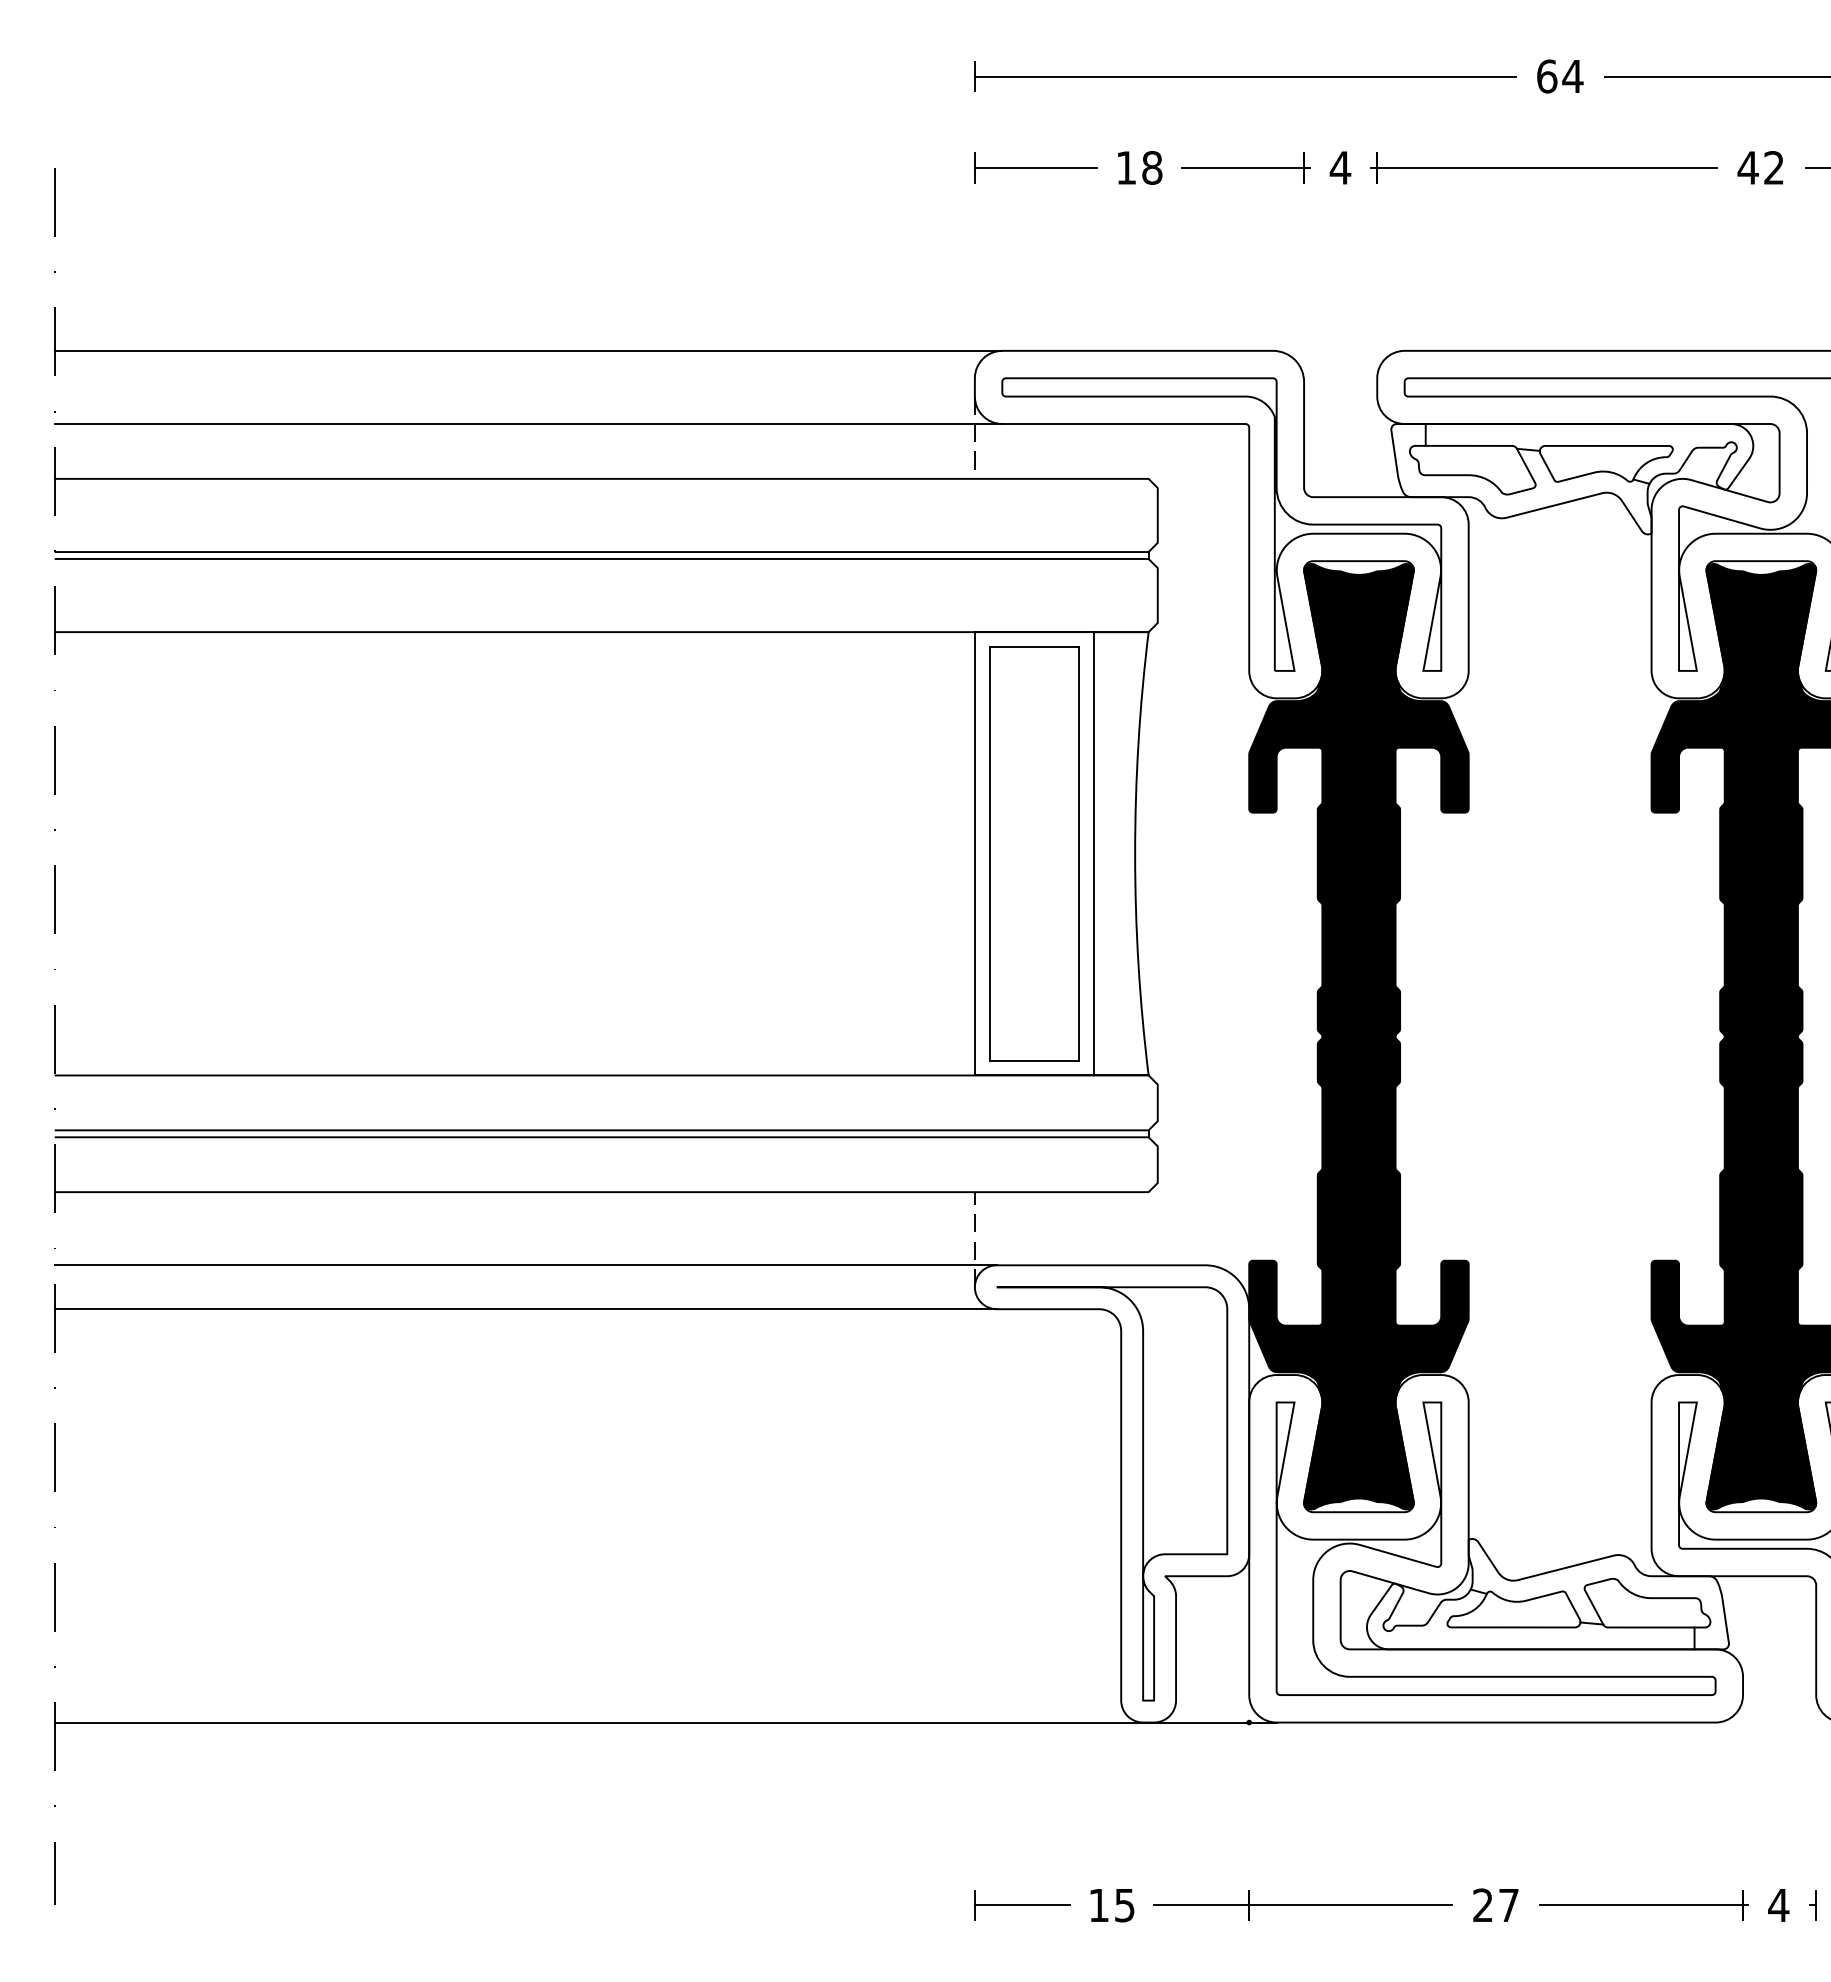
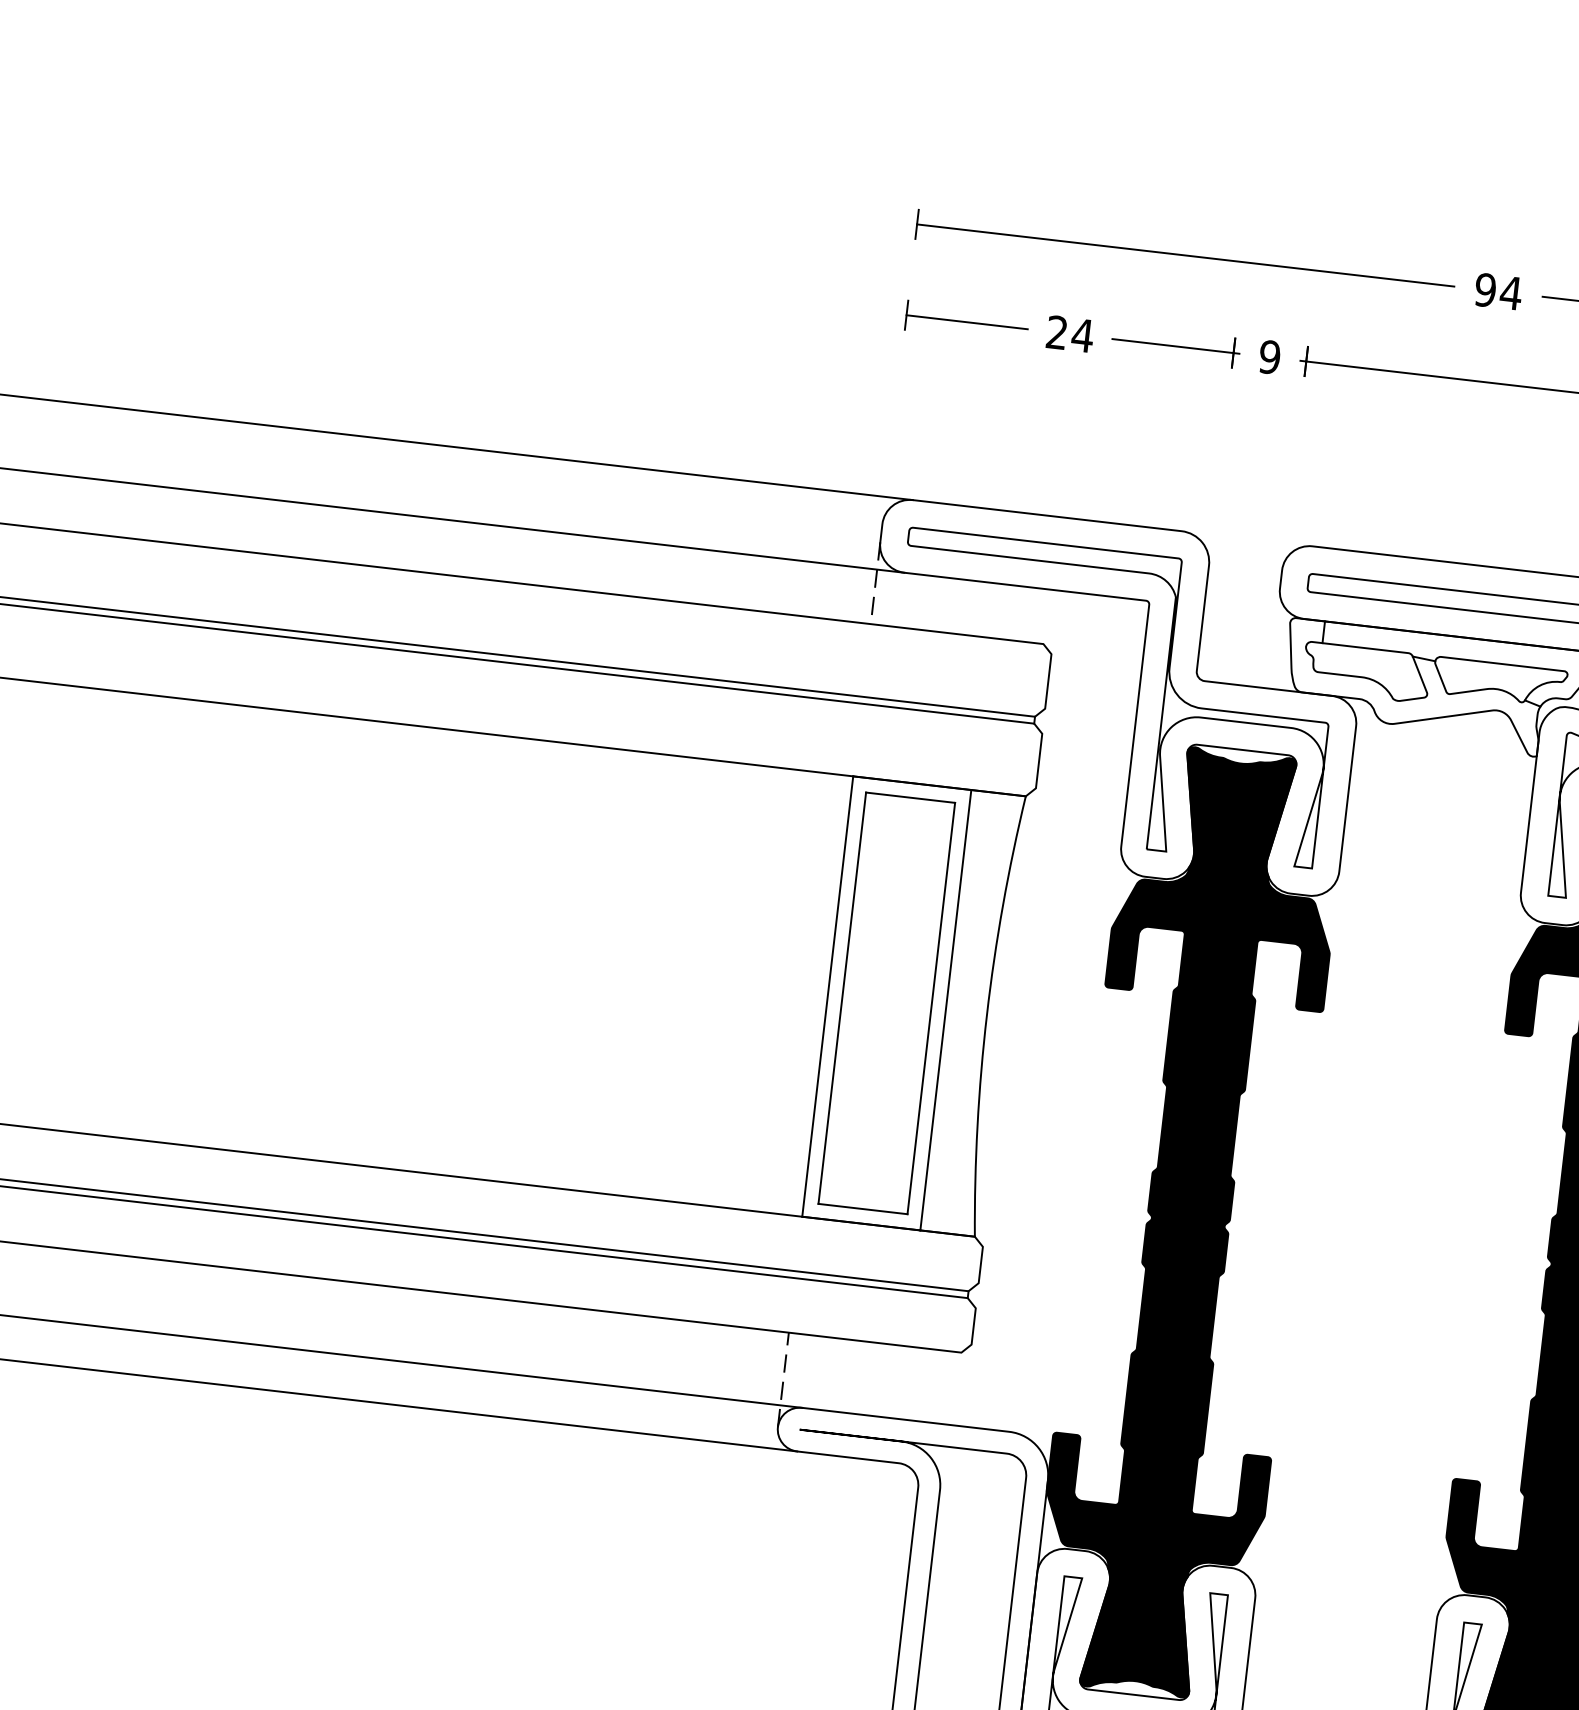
text: (1546, 76) -> (1484, 290), 64 -> 94
text: (1139, 167) -> (1070, 333), 18 -> 24
text: (1340, 167) -> (1269, 356), 4 -> 9

